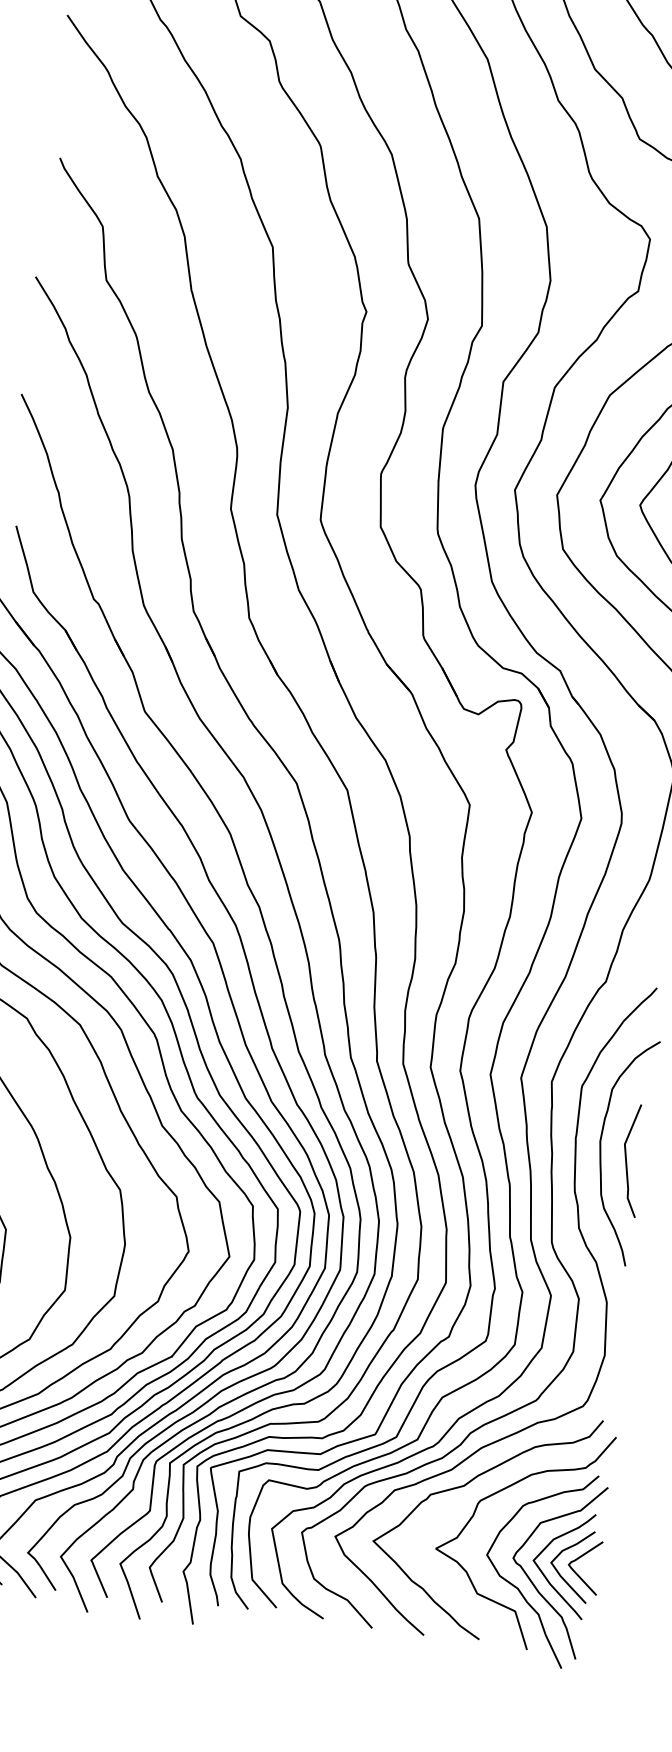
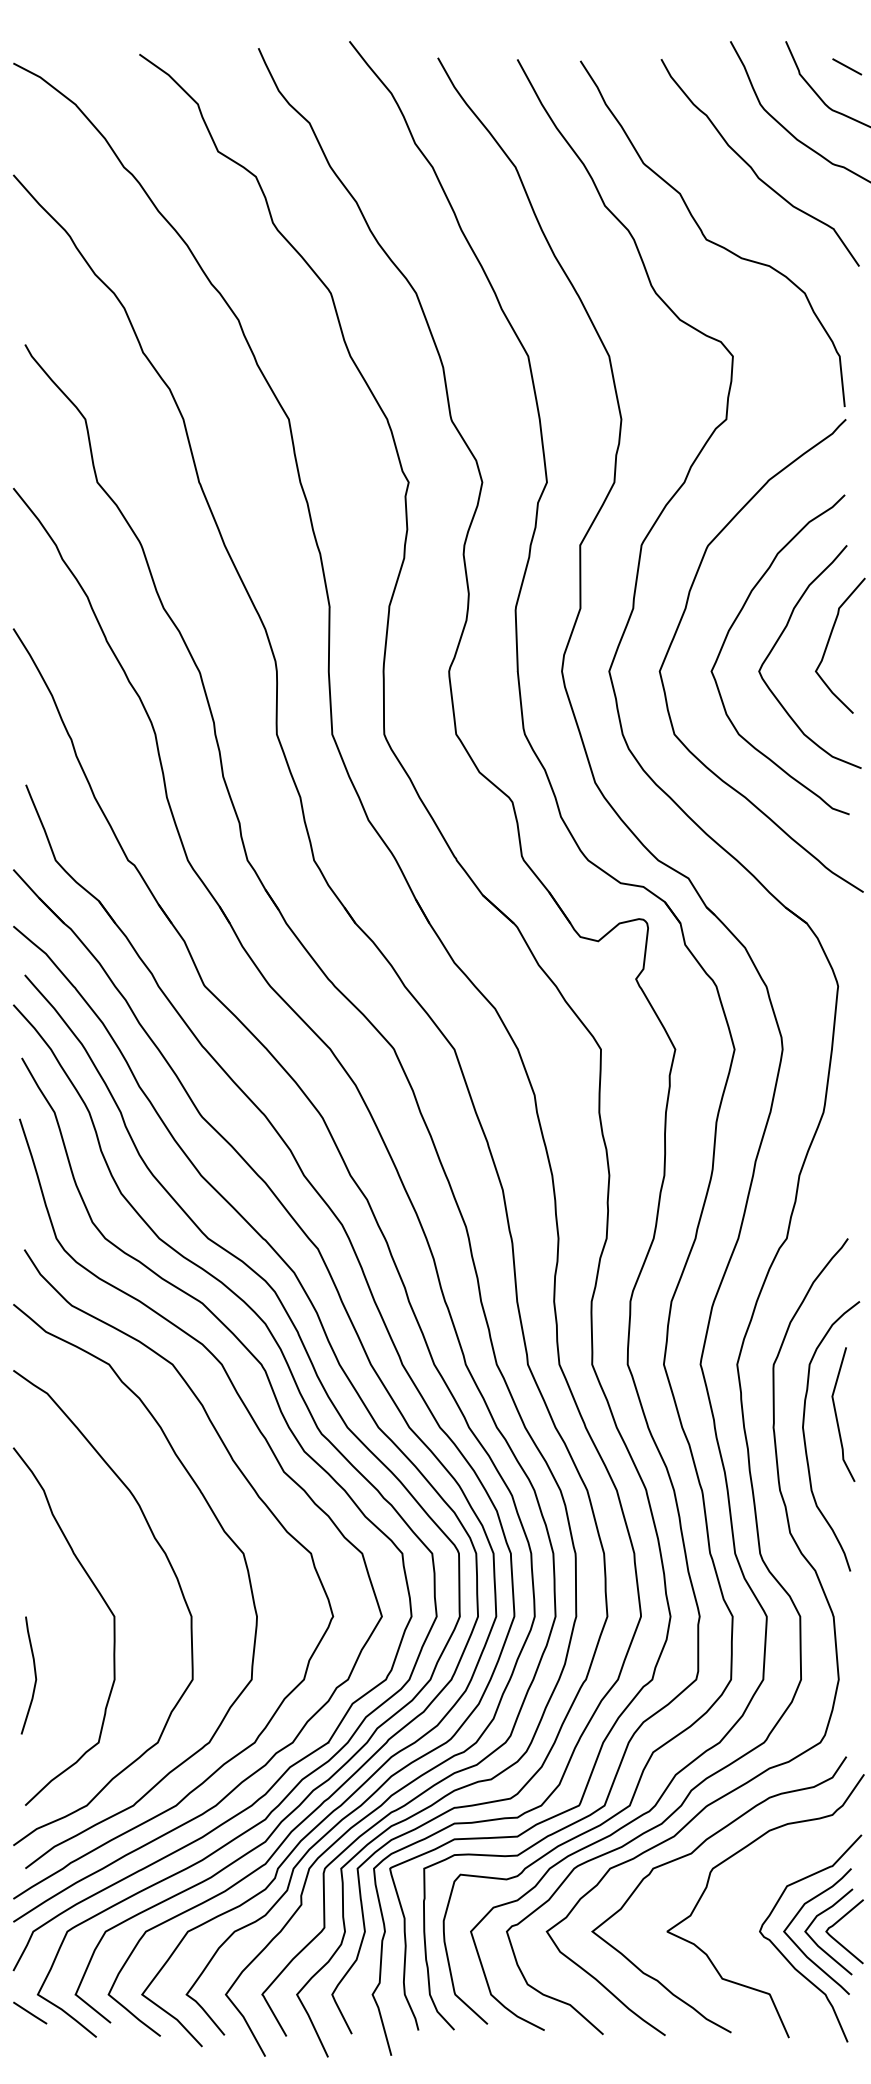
curve: (627, 1161) -> (837, 1416), moved
curve: (518, 1588) -> (770, 1966), removed

